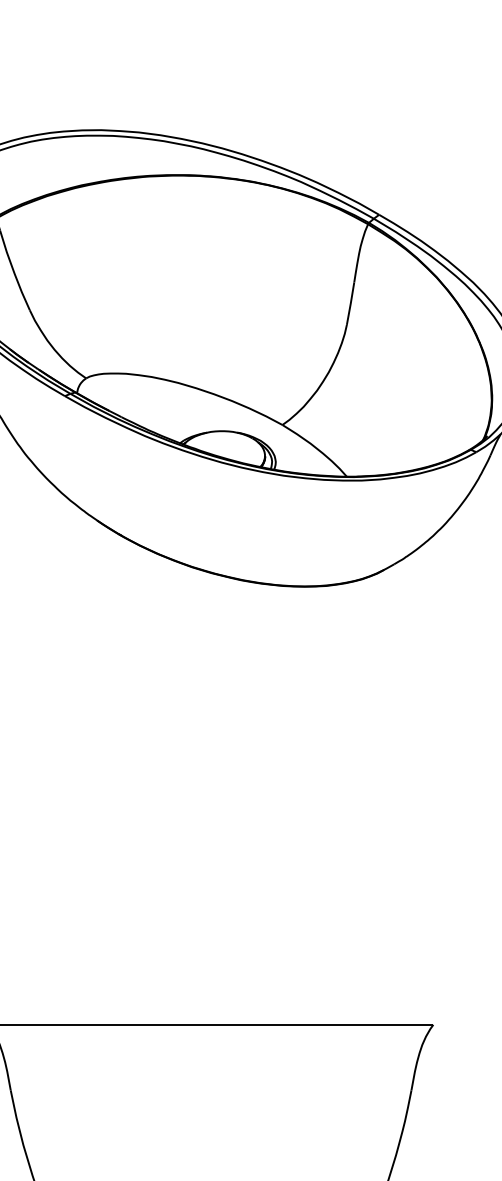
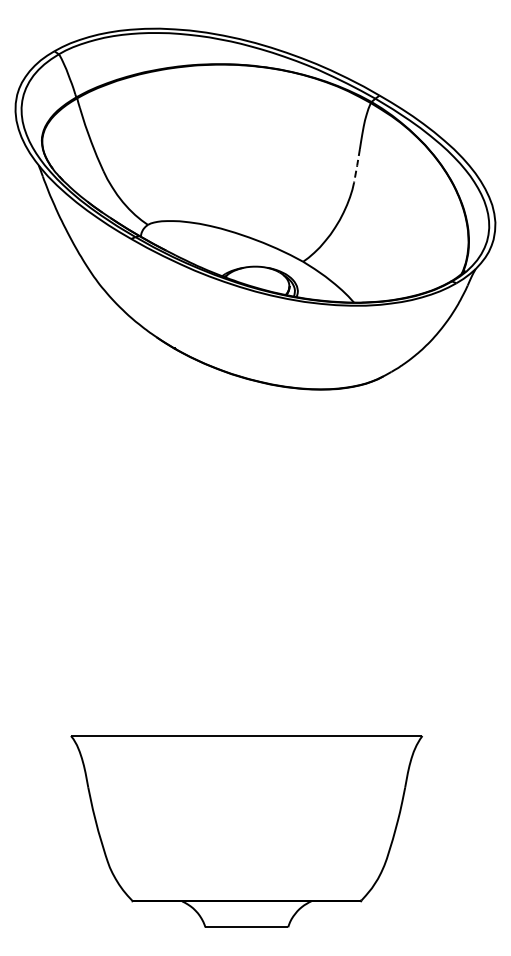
line: (351, 303) -> (357, 165), solid -> dashed

